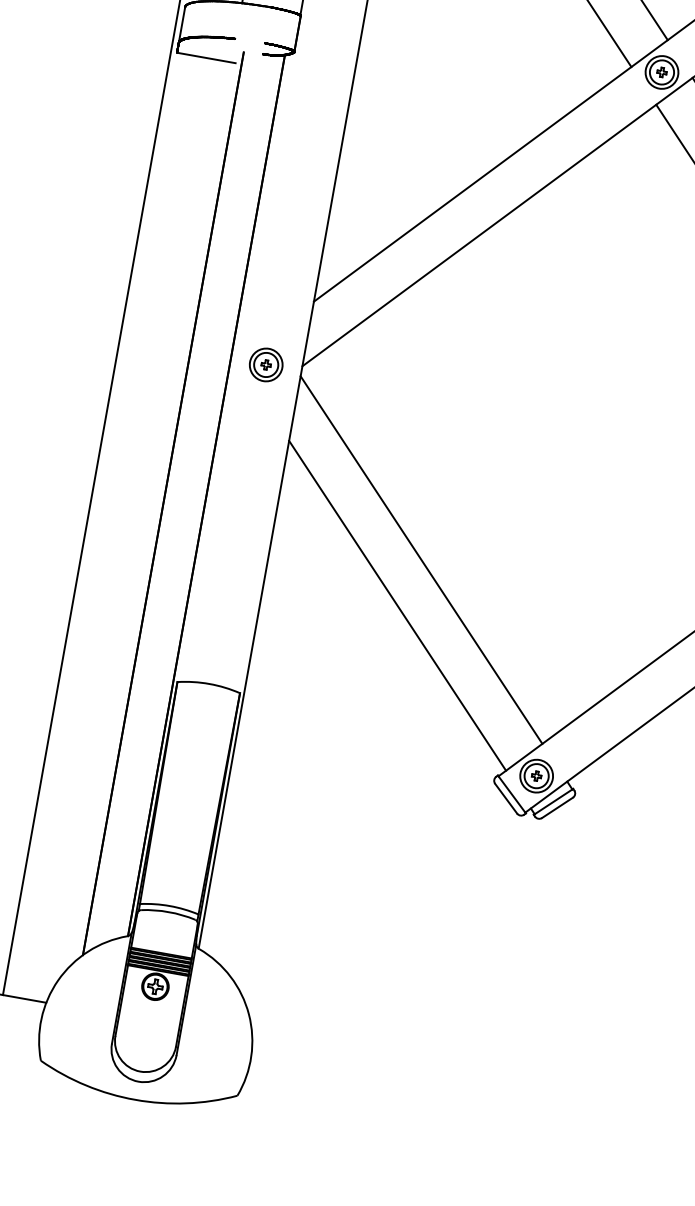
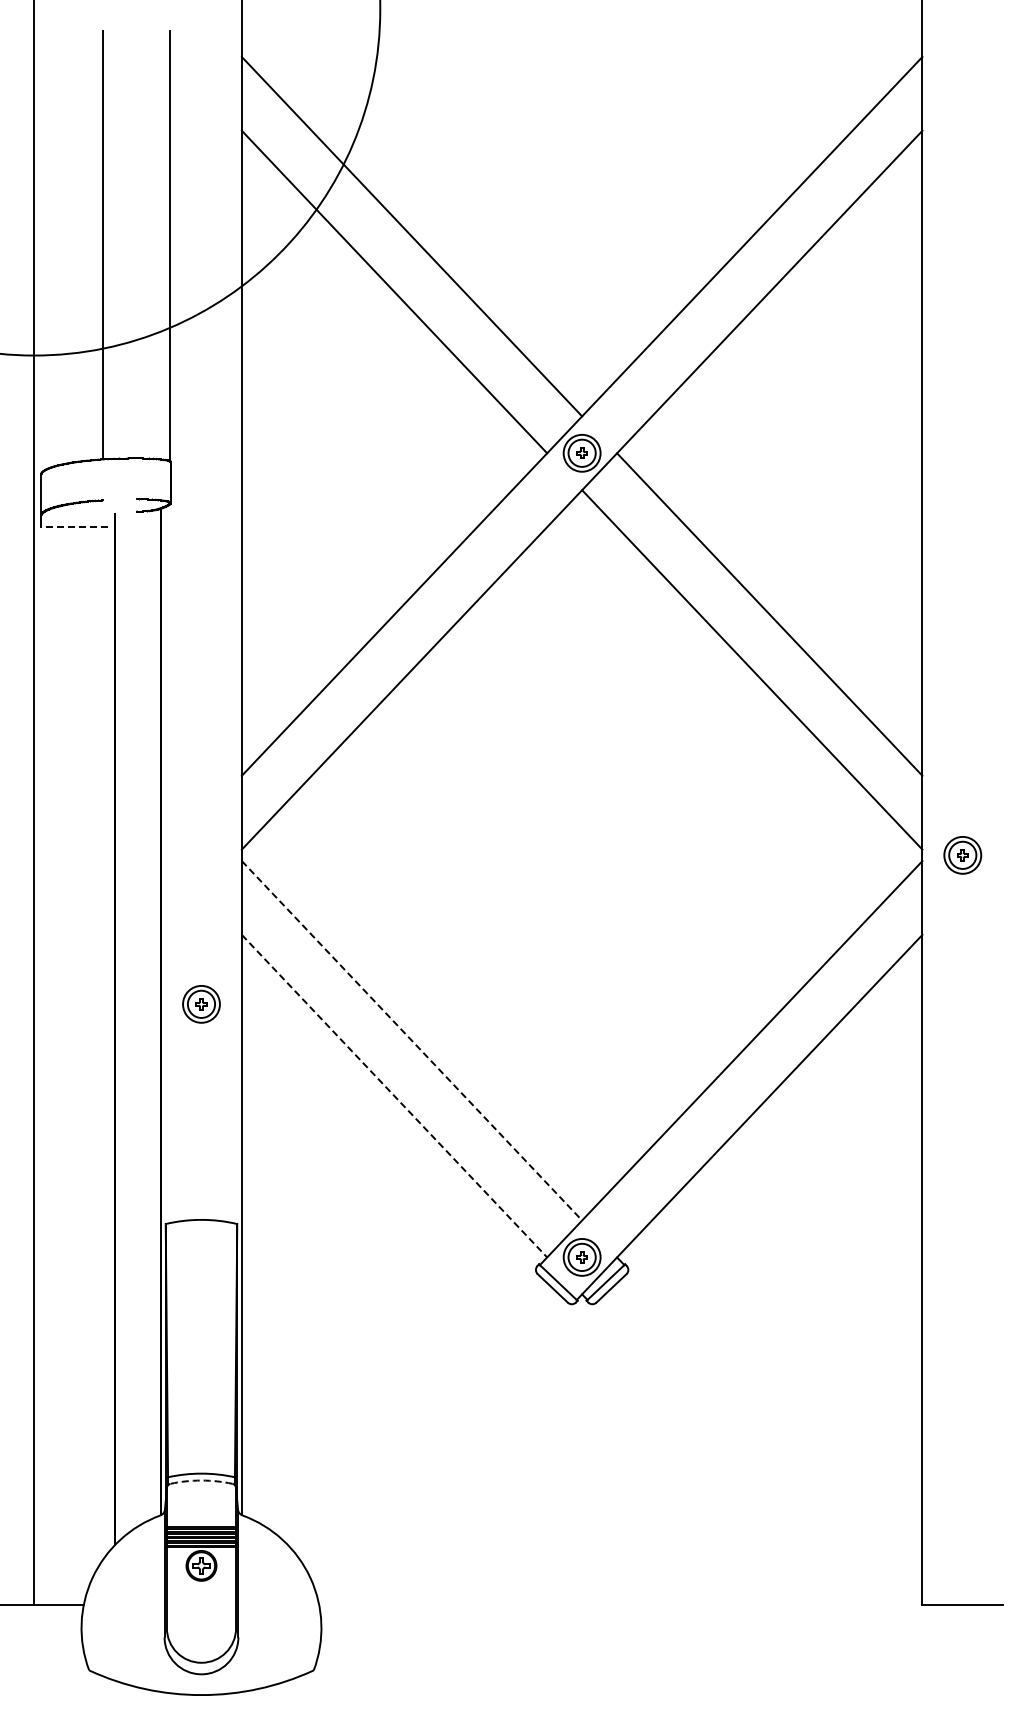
line: (206, 58) -> (74, 527), solid -> dashed
part: (266, 365) -> (201, 1004), moved
line: (421, 560) -> (412, 1041), solid -> dashed
line: (397, 606) -> (394, 1096), solid -> dashed
arc: (168, 912) -> (201, 1480), solid -> dashed

